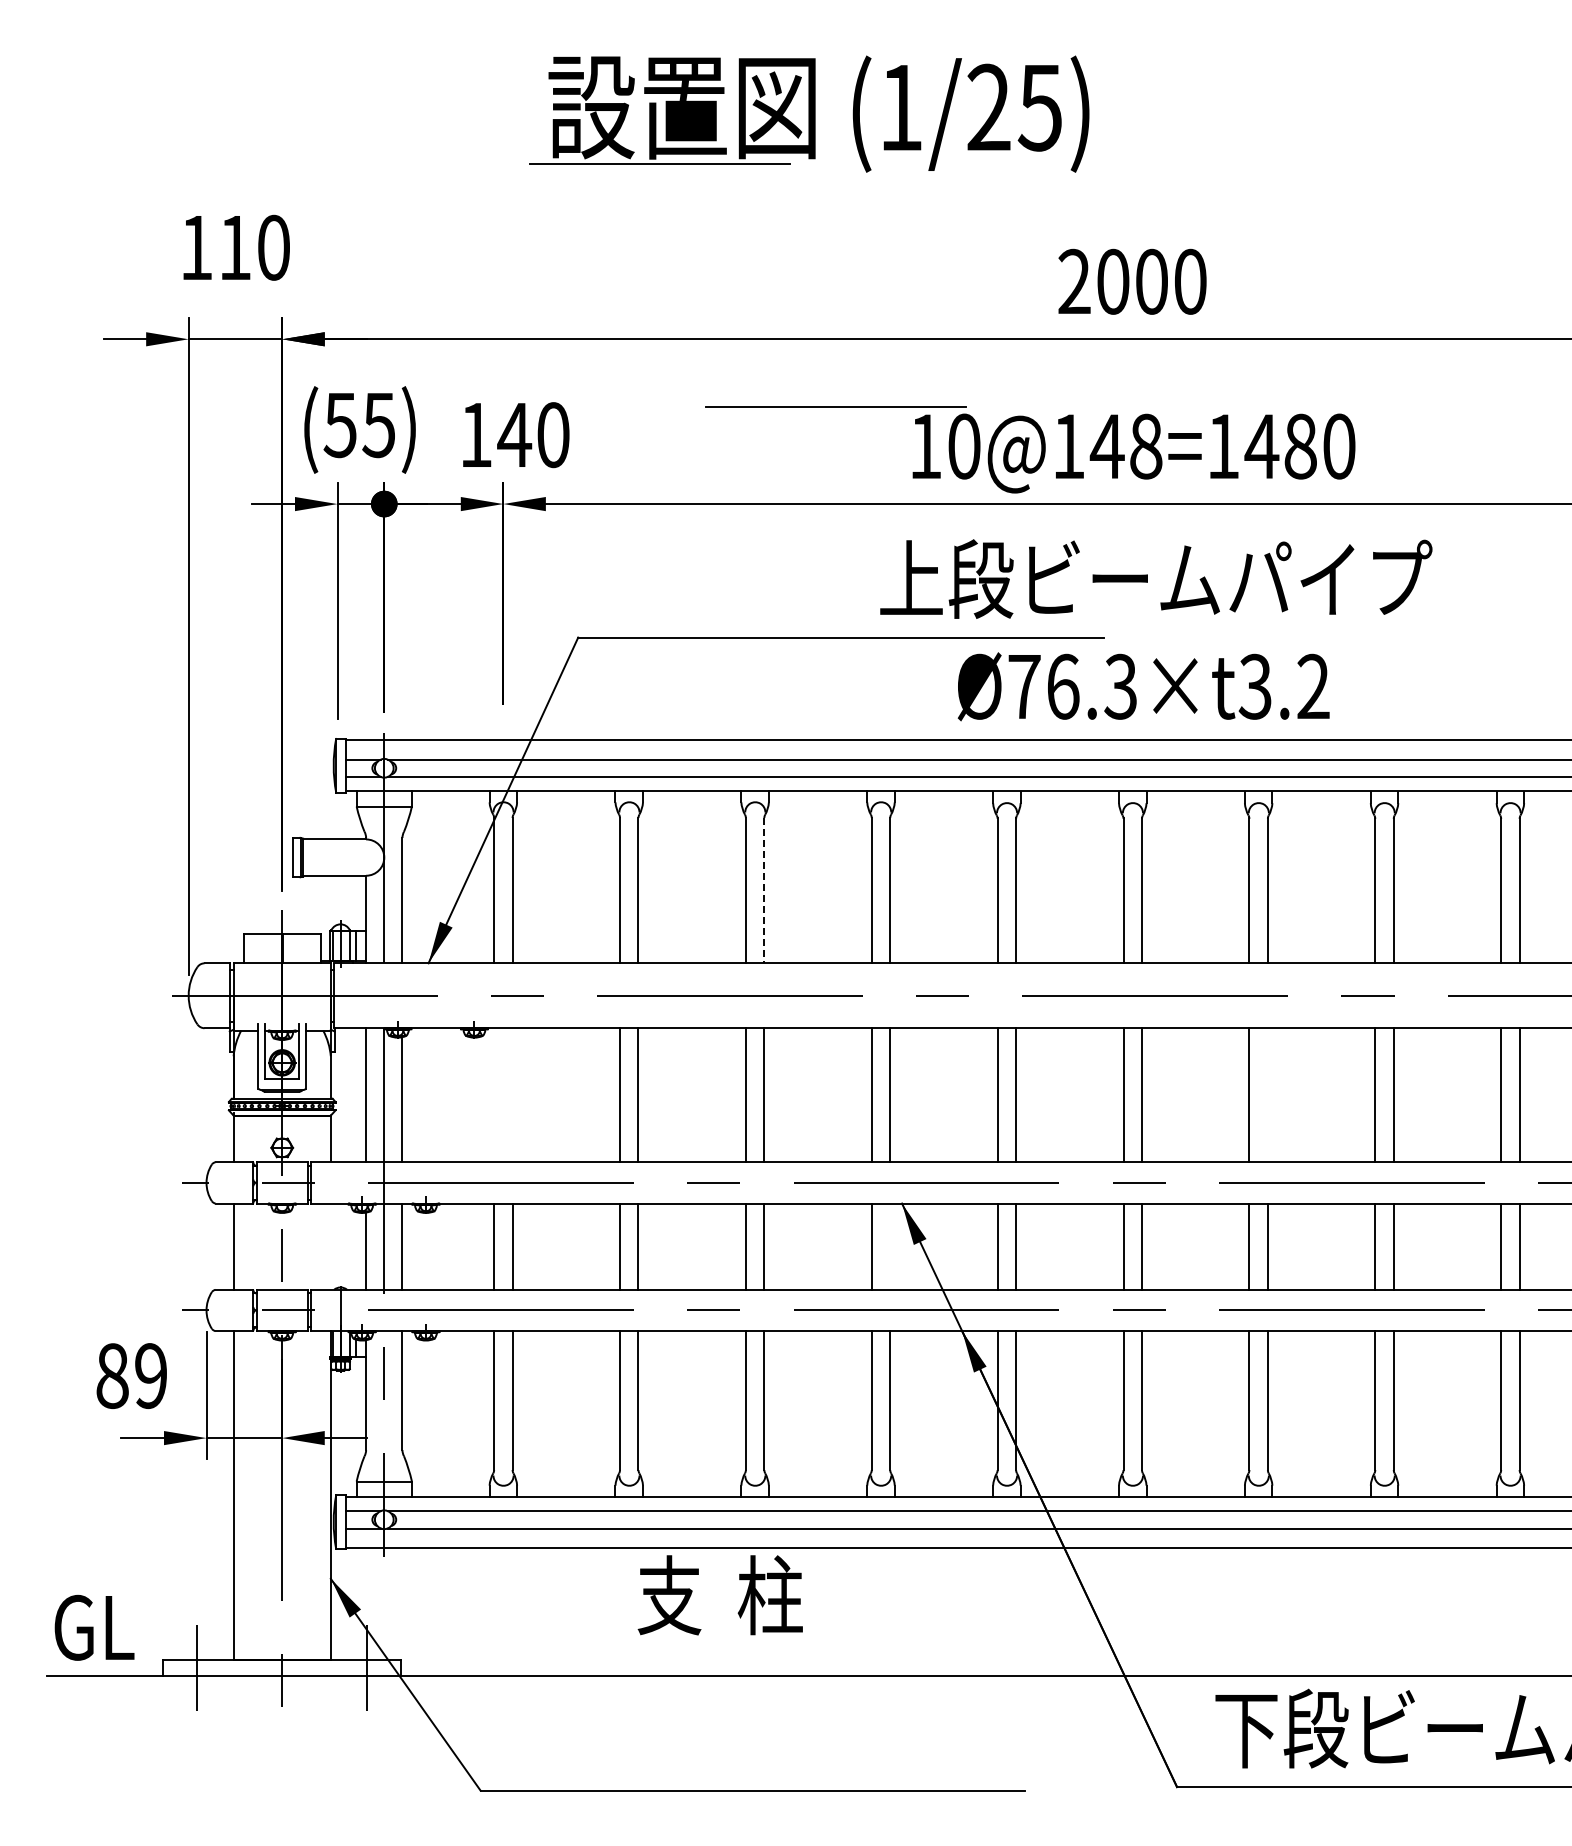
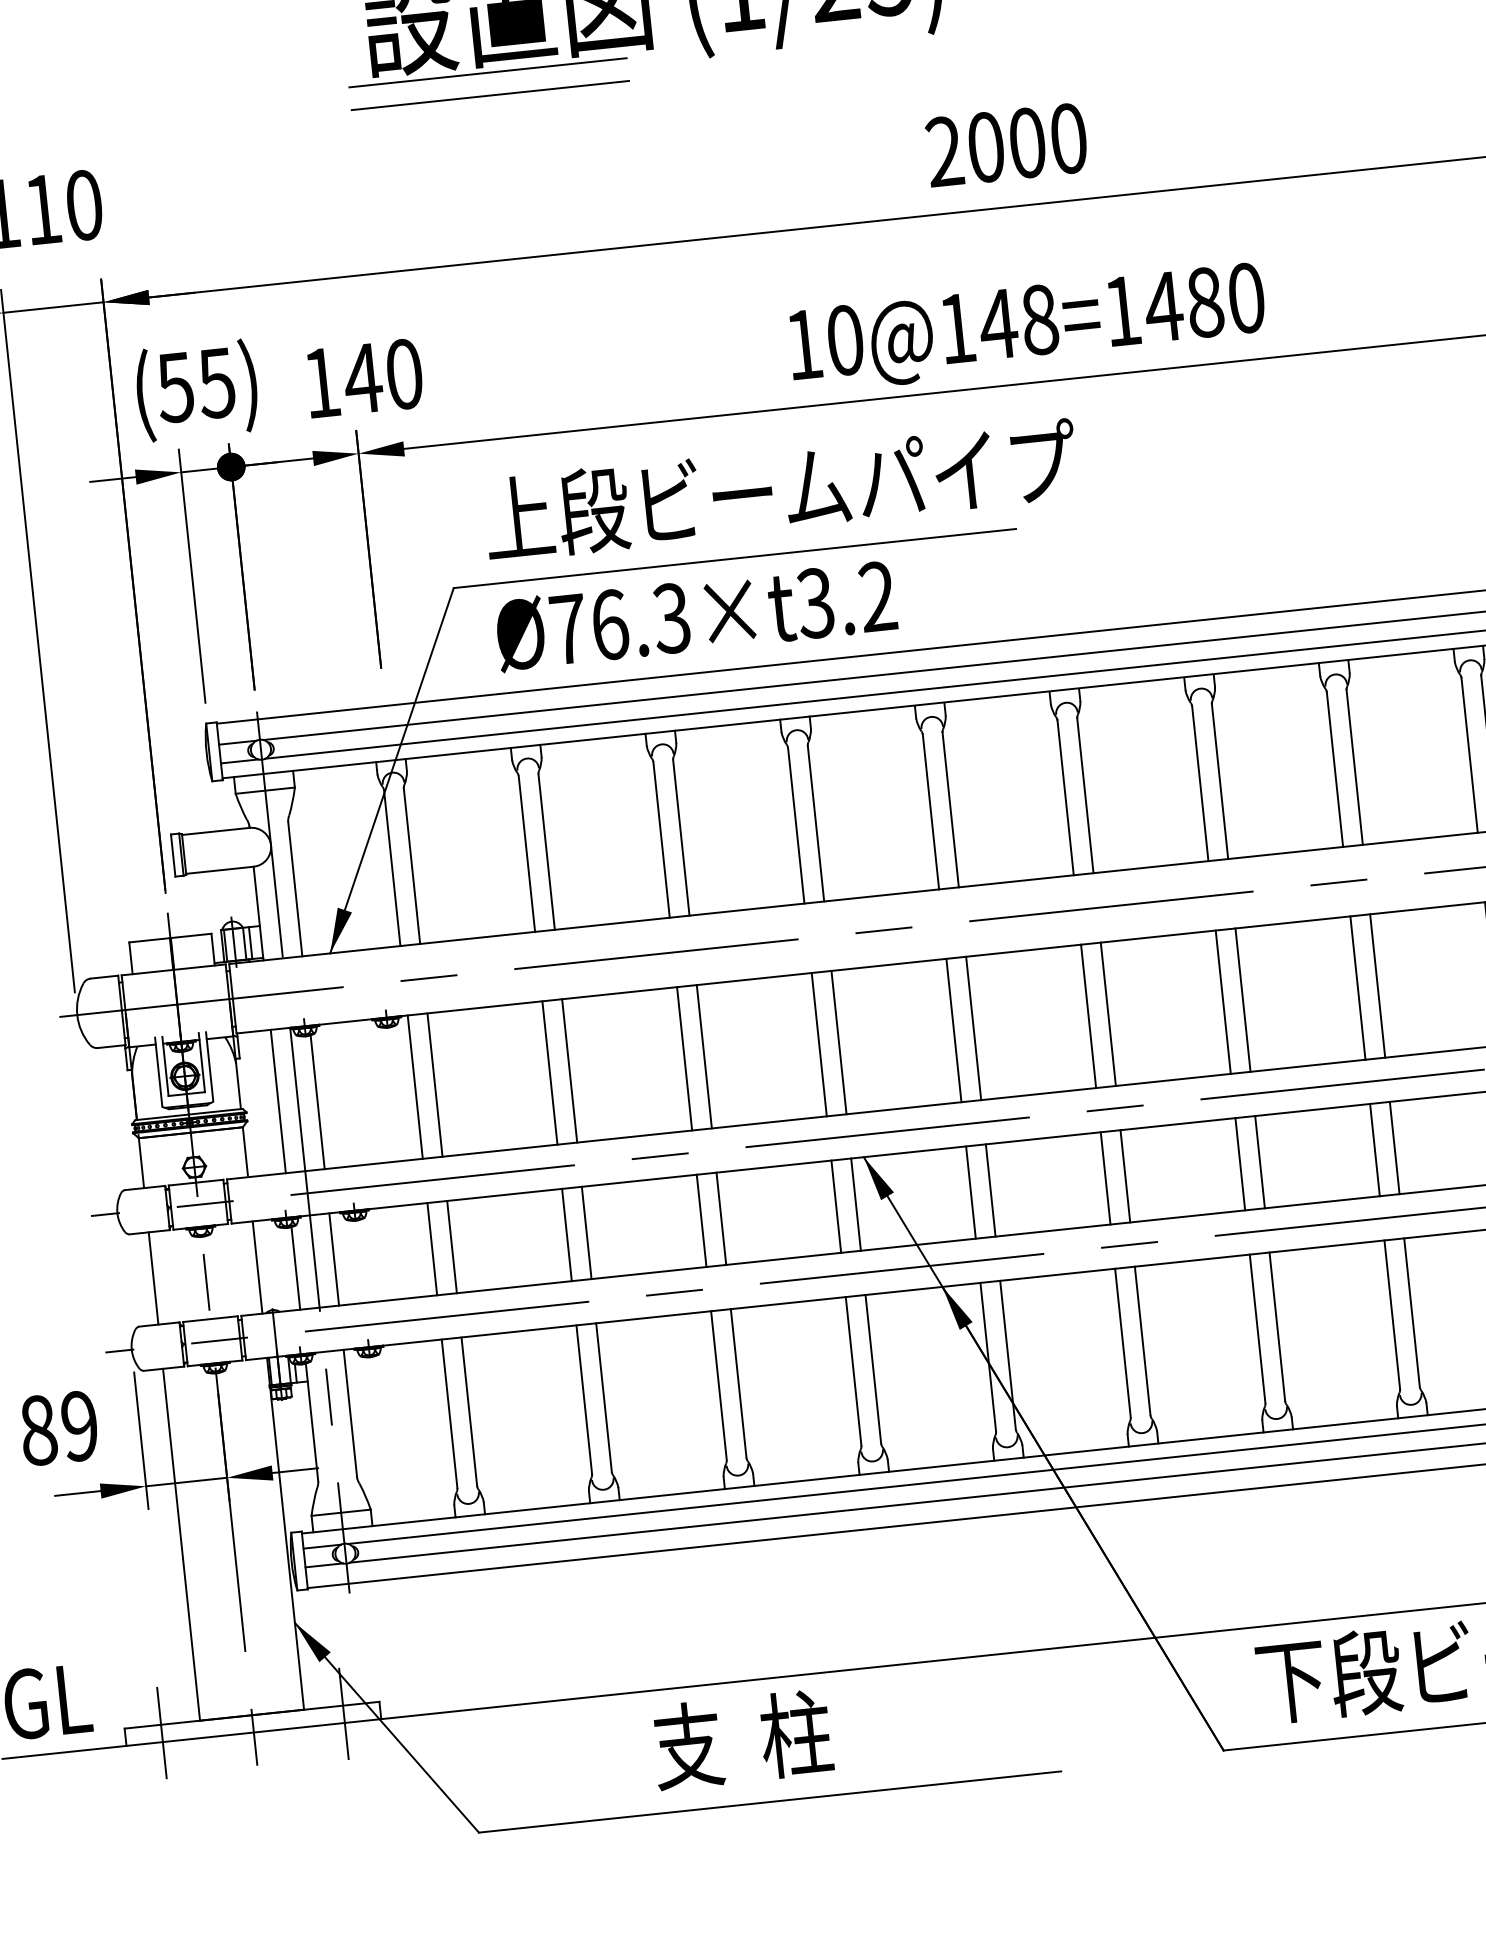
line: (835, 406) -> (489, 95), moved
text: (1156, 578) -> (781, 489), moved
text: (1143, 686) -> (695, 615), moved
line: (764, 890) -> (681, 837), dashed -> solid
line: (494, 1095) -> (415, 1087), added
line: (512, 1095) -> (434, 1085), added
line: (1267, 1095) -> (1242, 1000), added
line: (330, 1246) -> (257, 1267), added
line: (890, 1246) -> (856, 1204), added
text: (719, 1595) -> (741, 1739), moved

